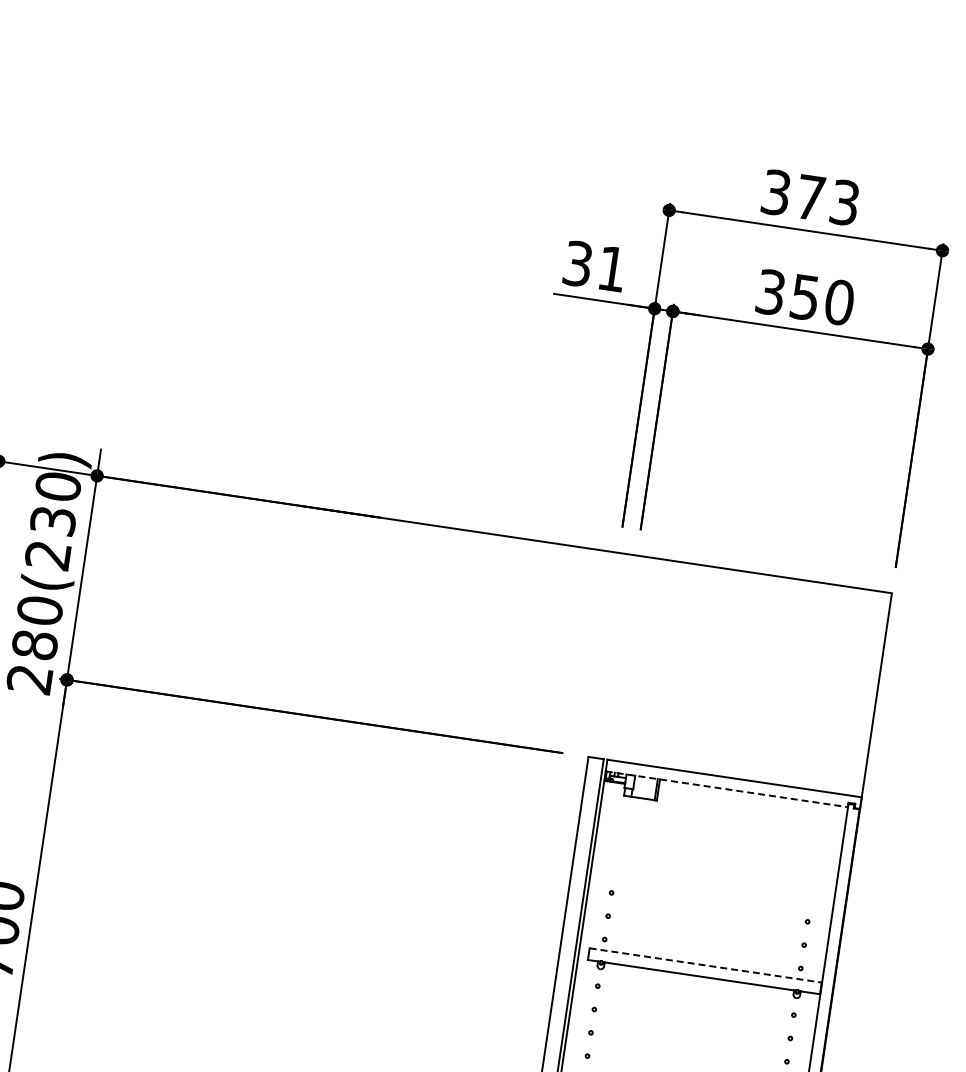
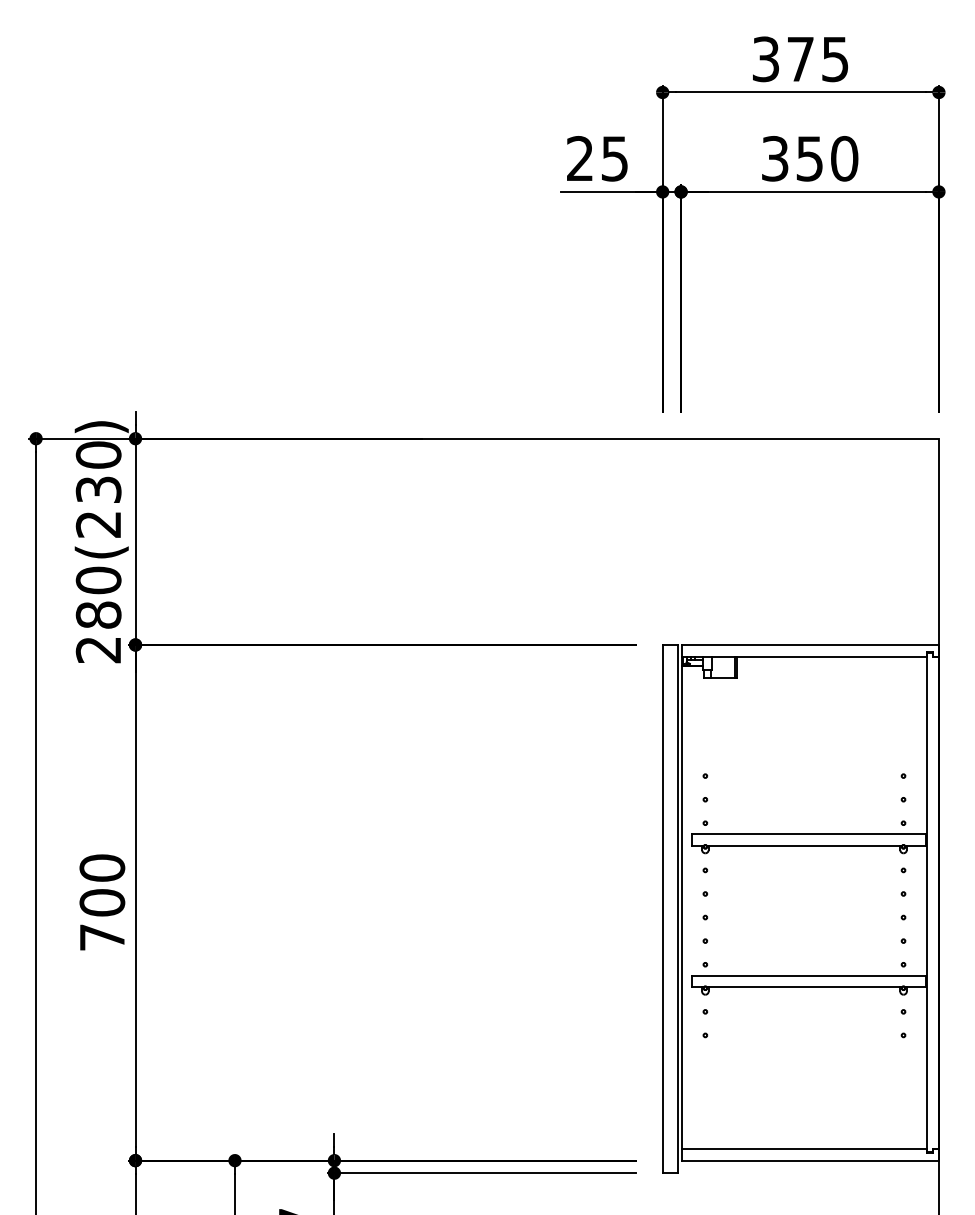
text: (845, 201) -> (835, 58), 373 -> 375
text: (595, 266) -> (597, 158), 31 -> 25
line: (727, 789) -> (804, 656), dashed -> solid
line: (706, 965) -> (809, 834), dashed -> solid

